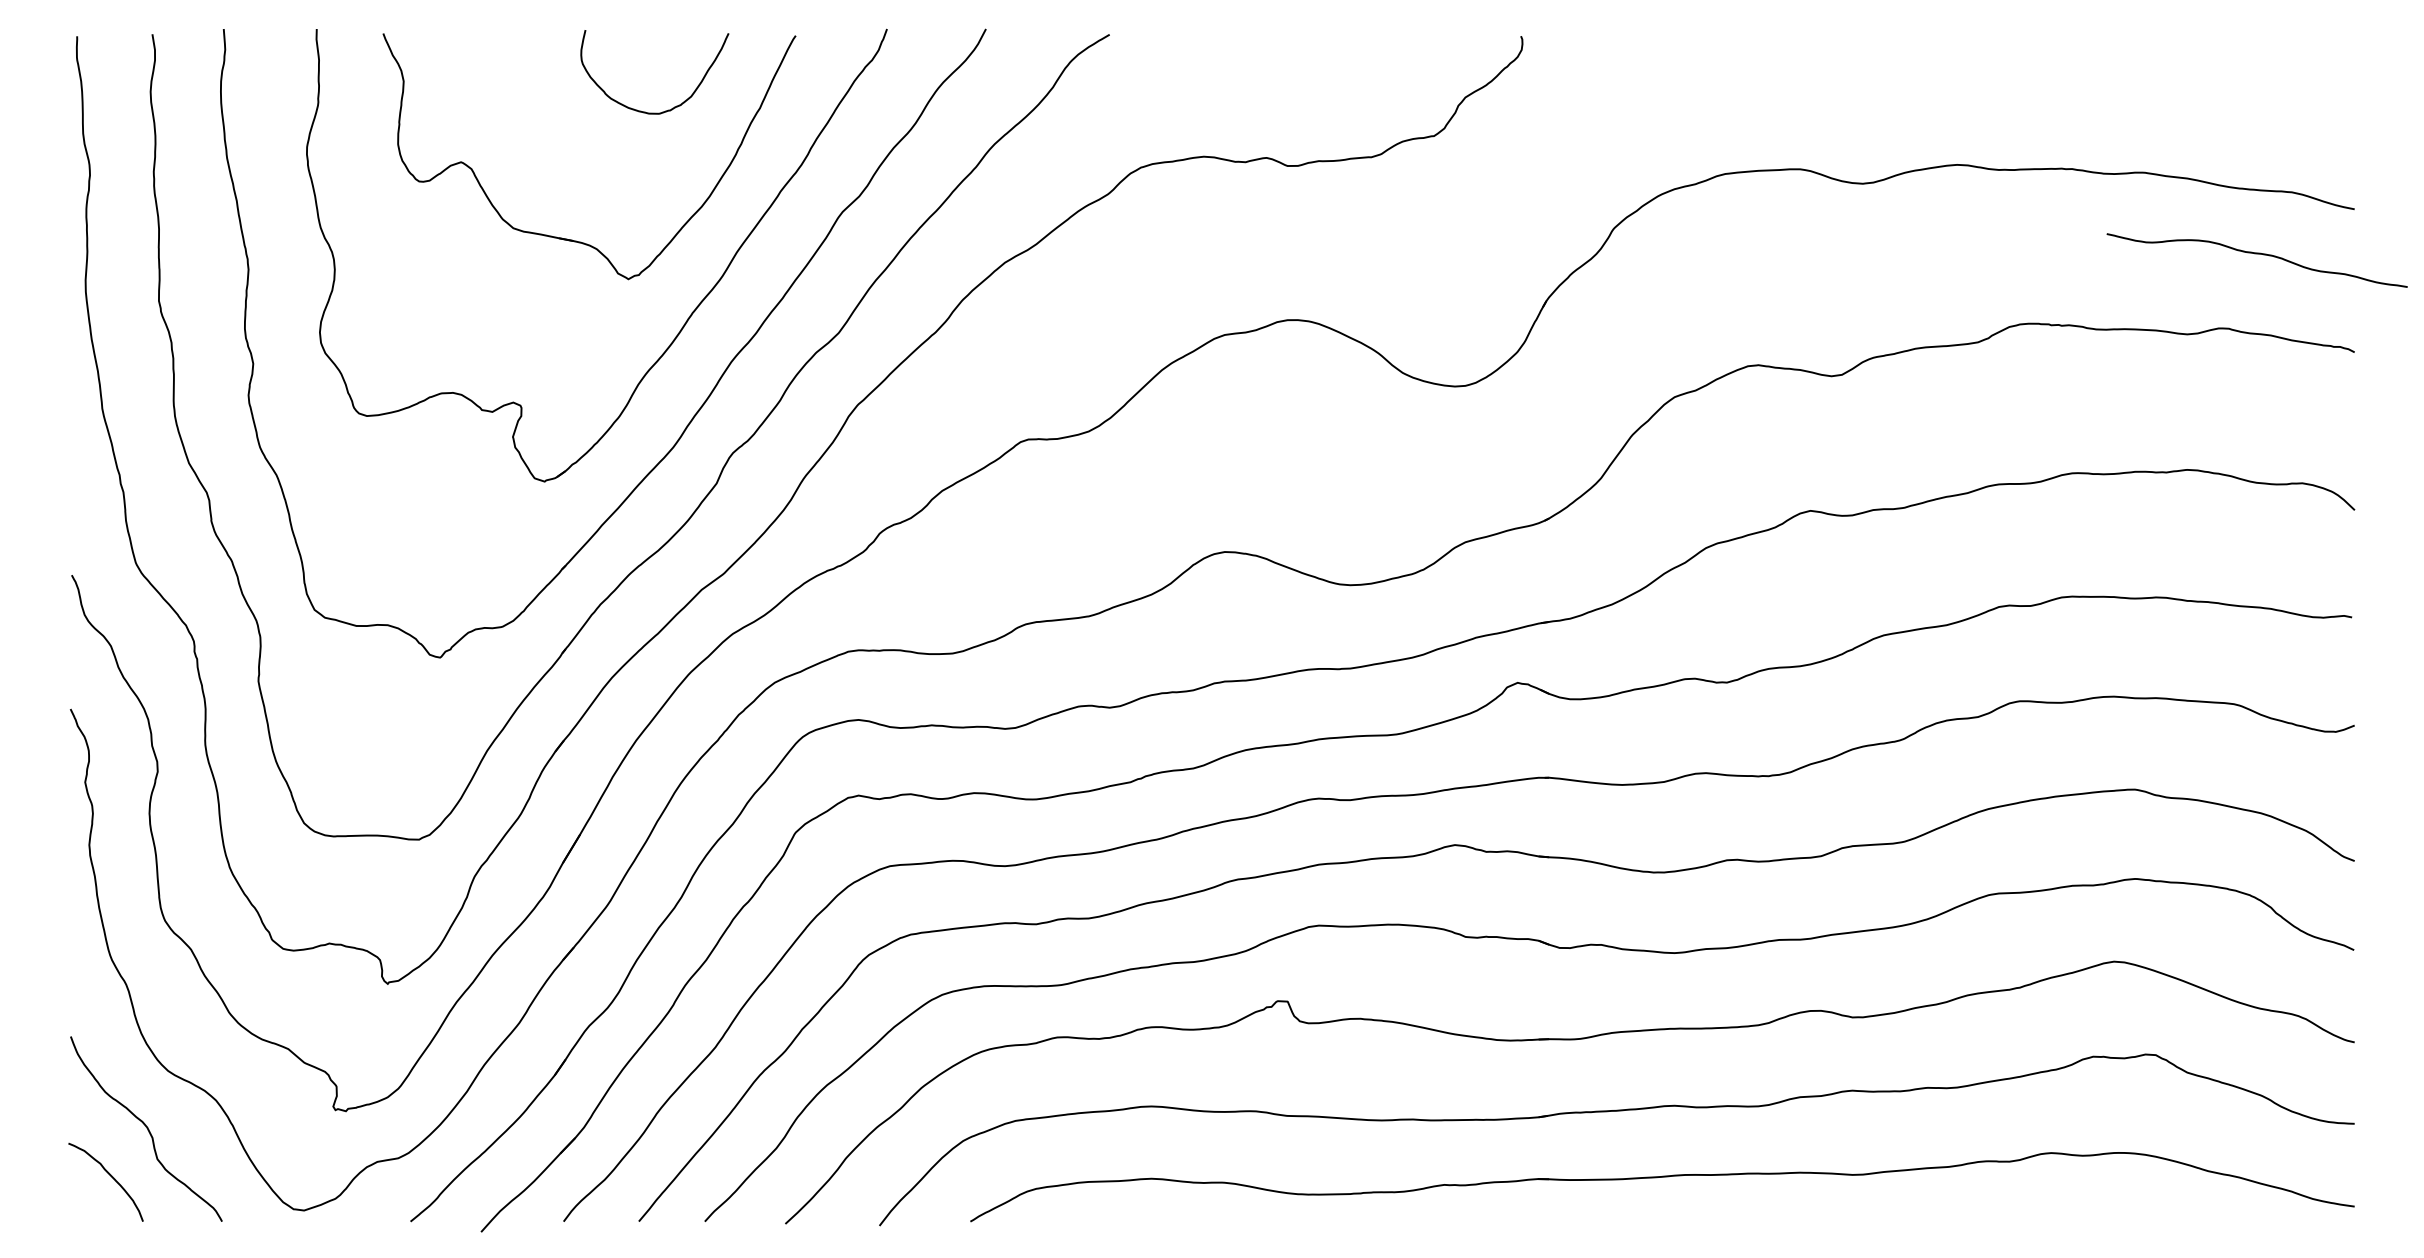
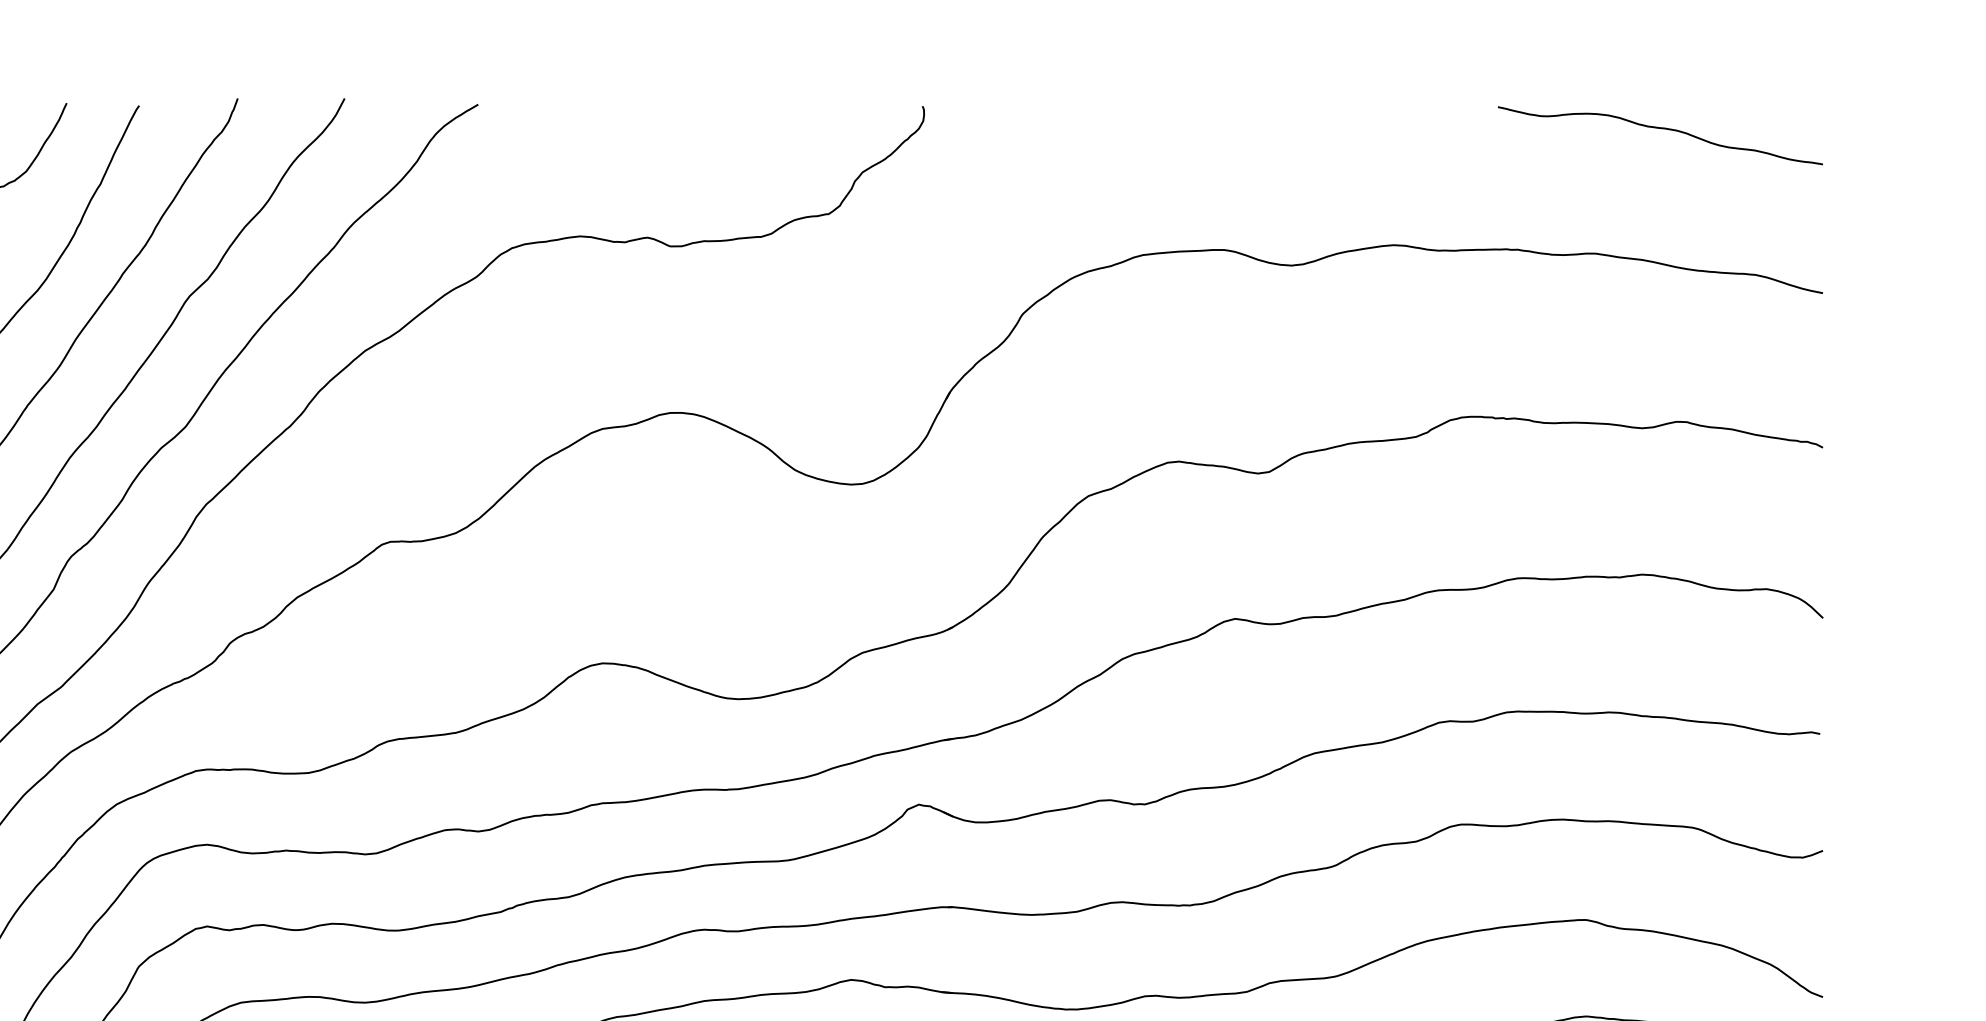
curve: (2256, 254) -> (1659, 129), moved

